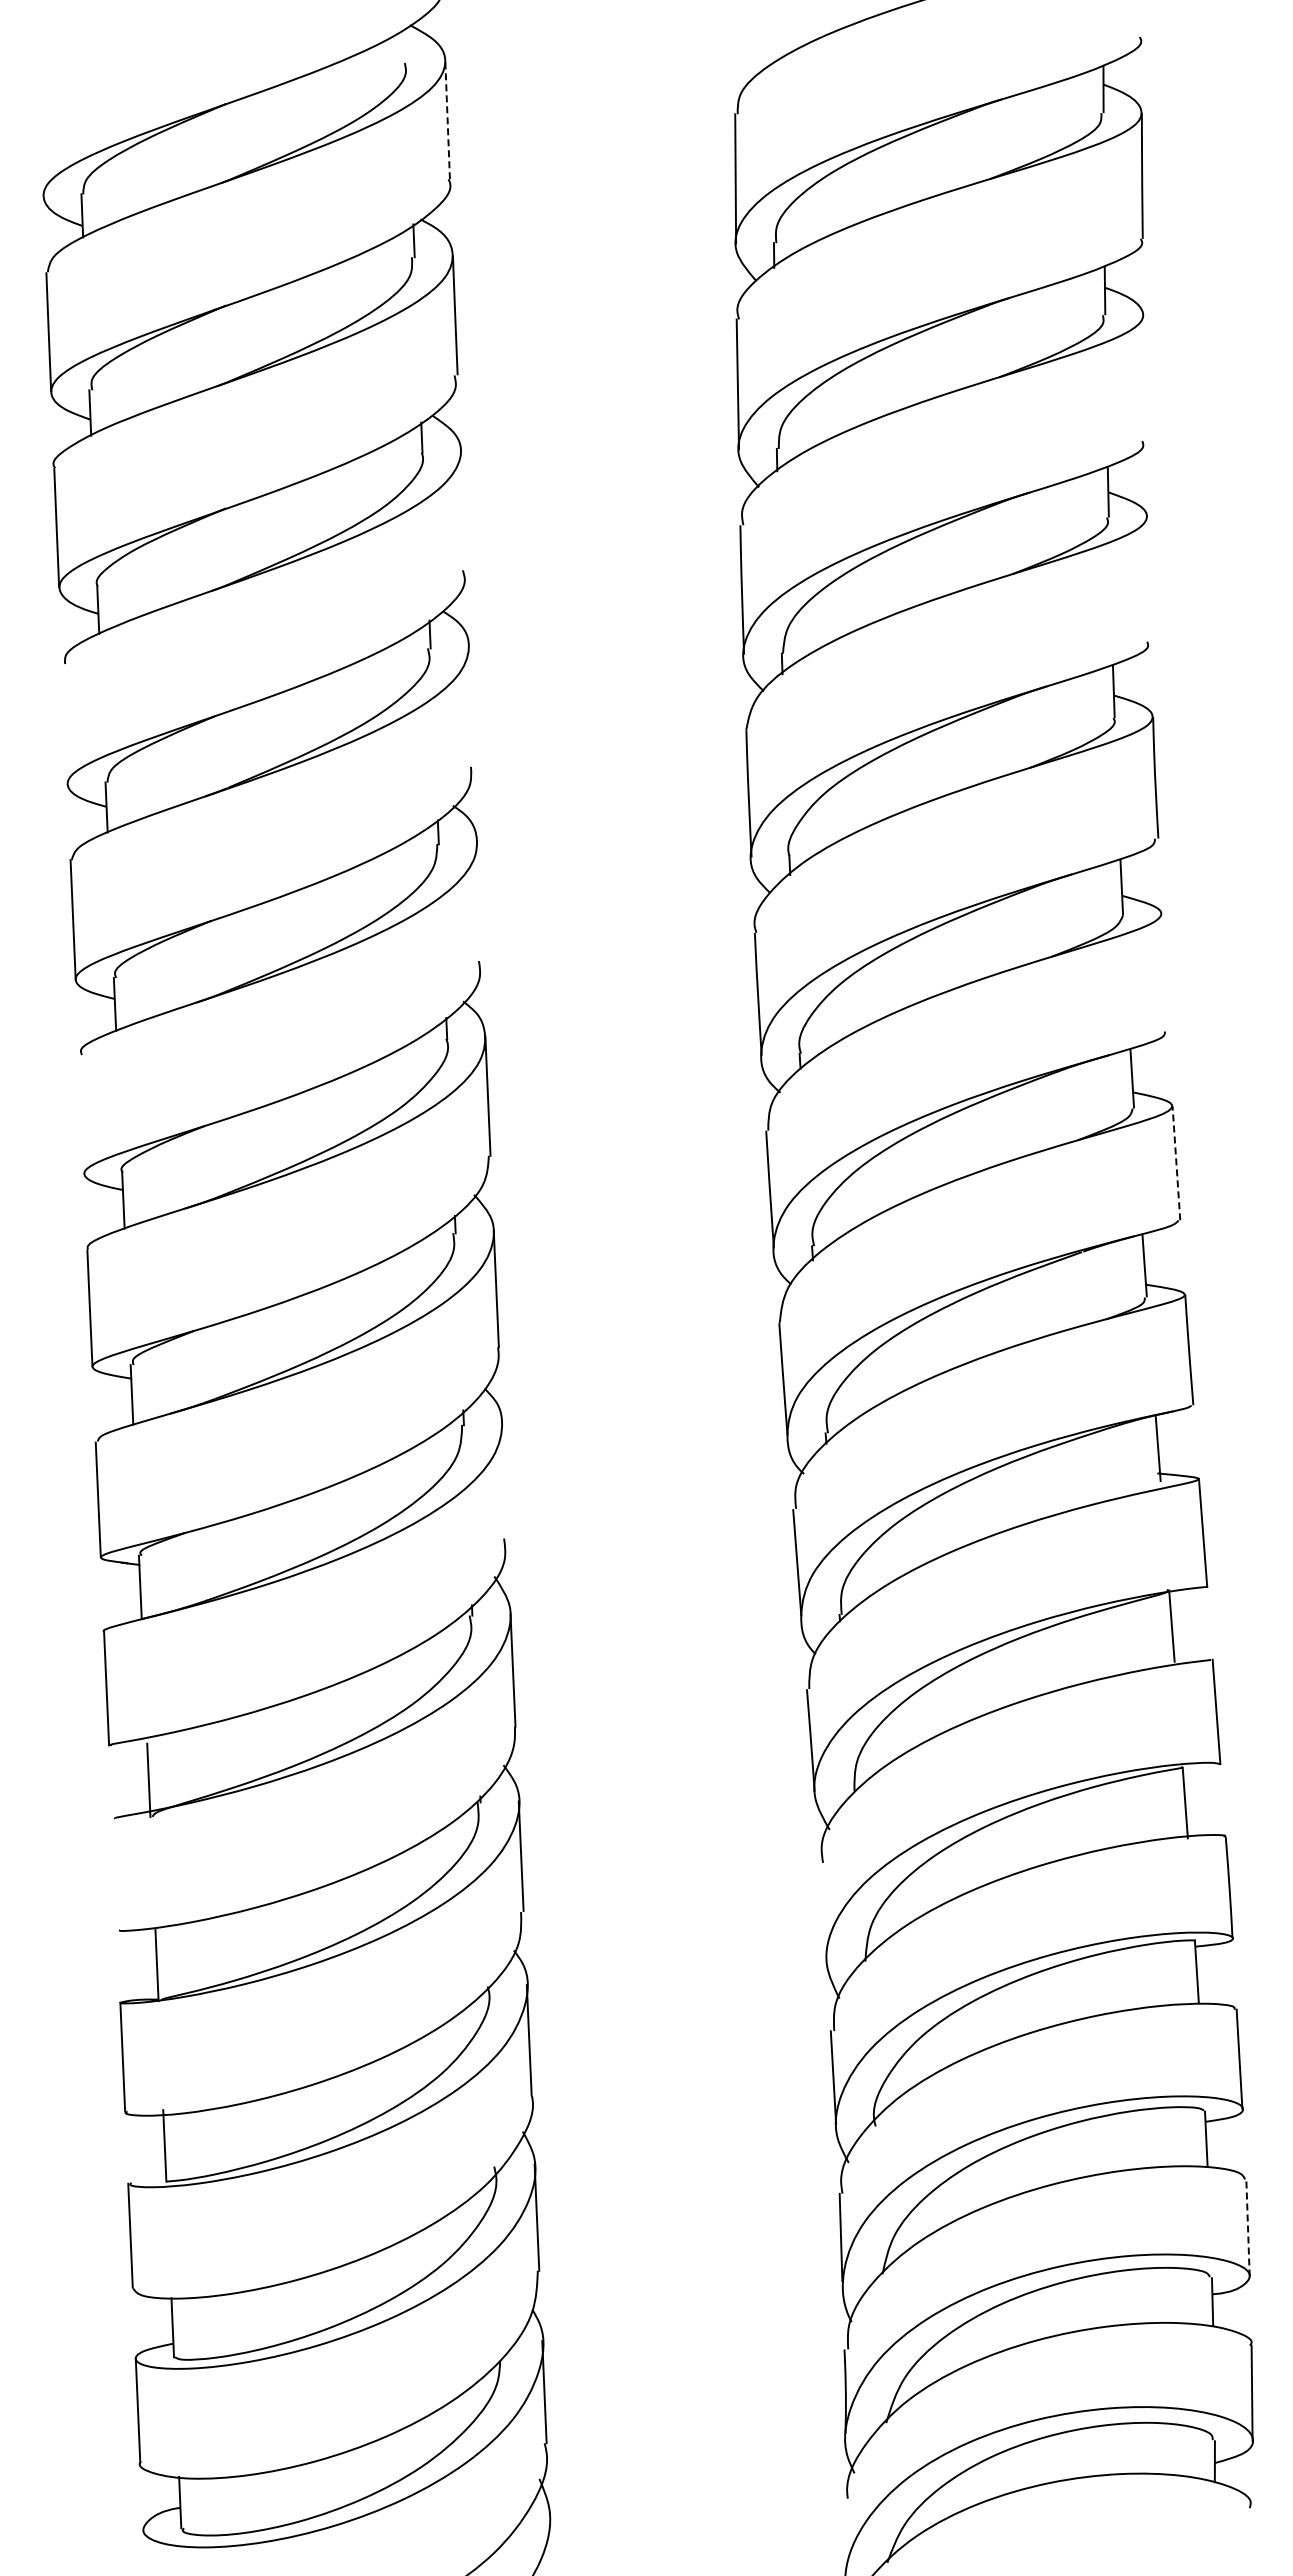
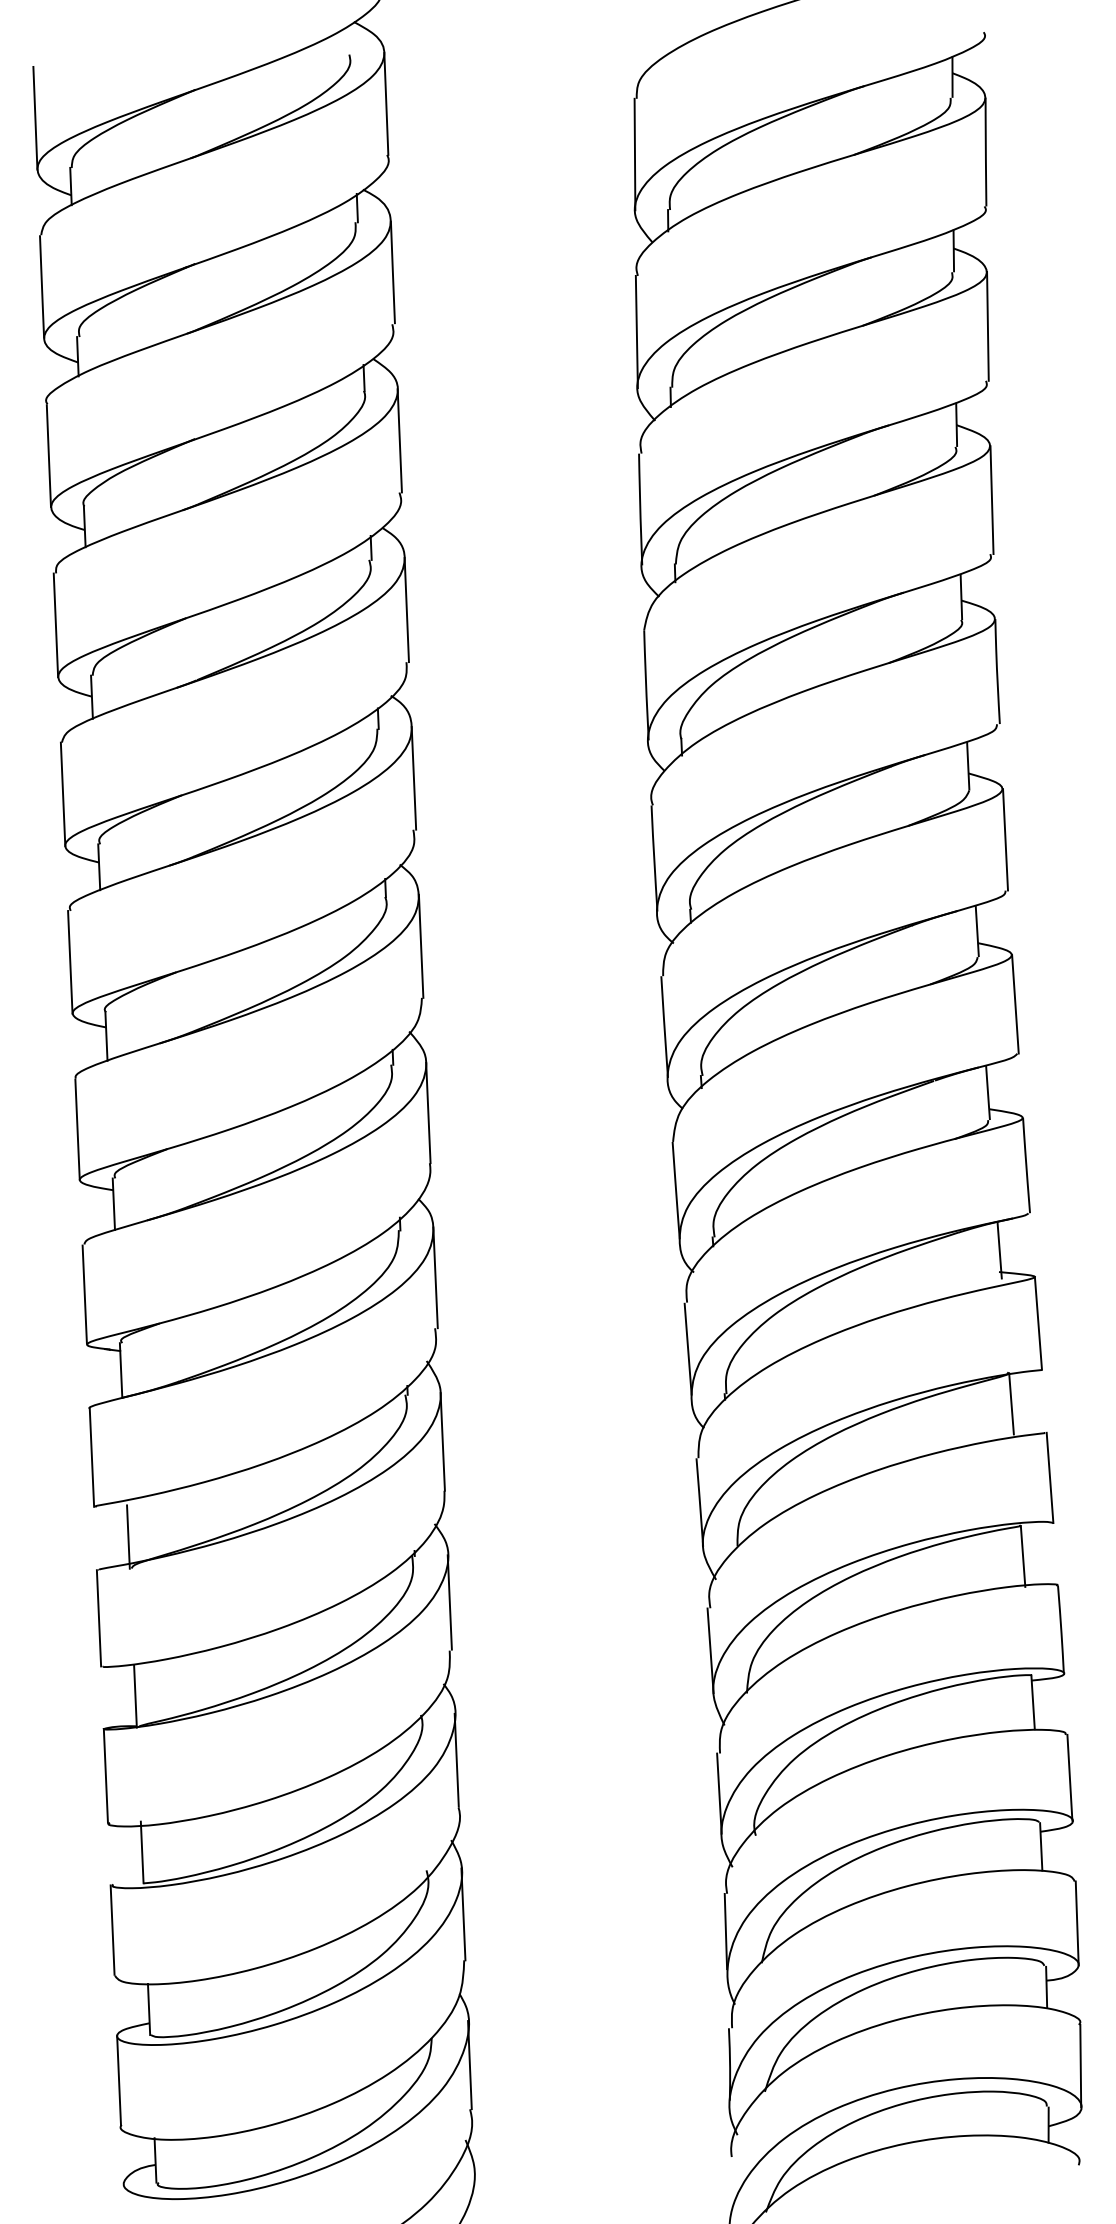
line: (447, 119) -> (386, 103), dashed -> solid
line: (40, 136) -> (34, 118), added
line: (1144, 377) -> (987, 326), added
line: (462, 510) -> (399, 440), added
line: (1149, 578) -> (992, 499), added
line: (470, 706) -> (406, 610), added
line: (64, 724) -> (55, 625), added
line: (479, 901) -> (413, 778), added
line: (1164, 972) -> (1005, 839), added
line: (81, 1114) -> (70, 962), added
line: (1176, 1162) -> (1015, 1003), dashed -> solid
line: (504, 1479) -> (435, 1277), added
line: (114, 1874) -> (98, 1618), added
line: (822, 1912) -> (709, 1651), added
line: (1248, 2227) -> (1077, 1922), dashed -> solid

